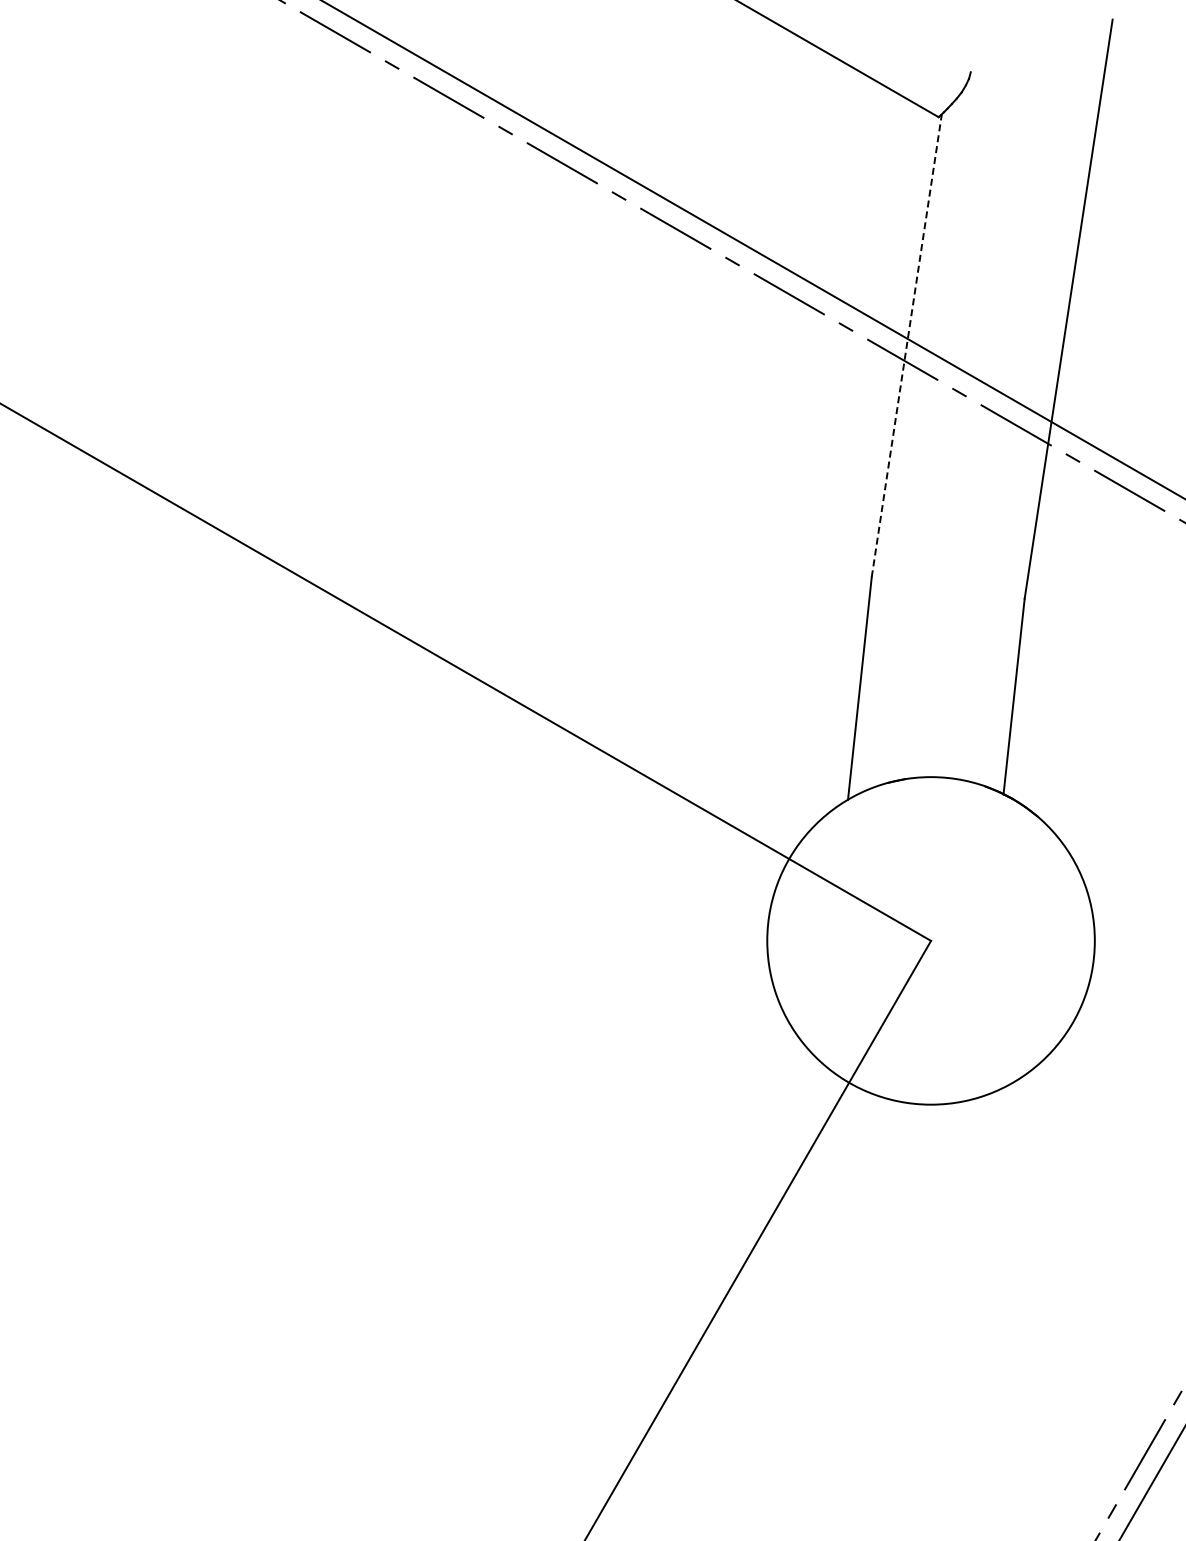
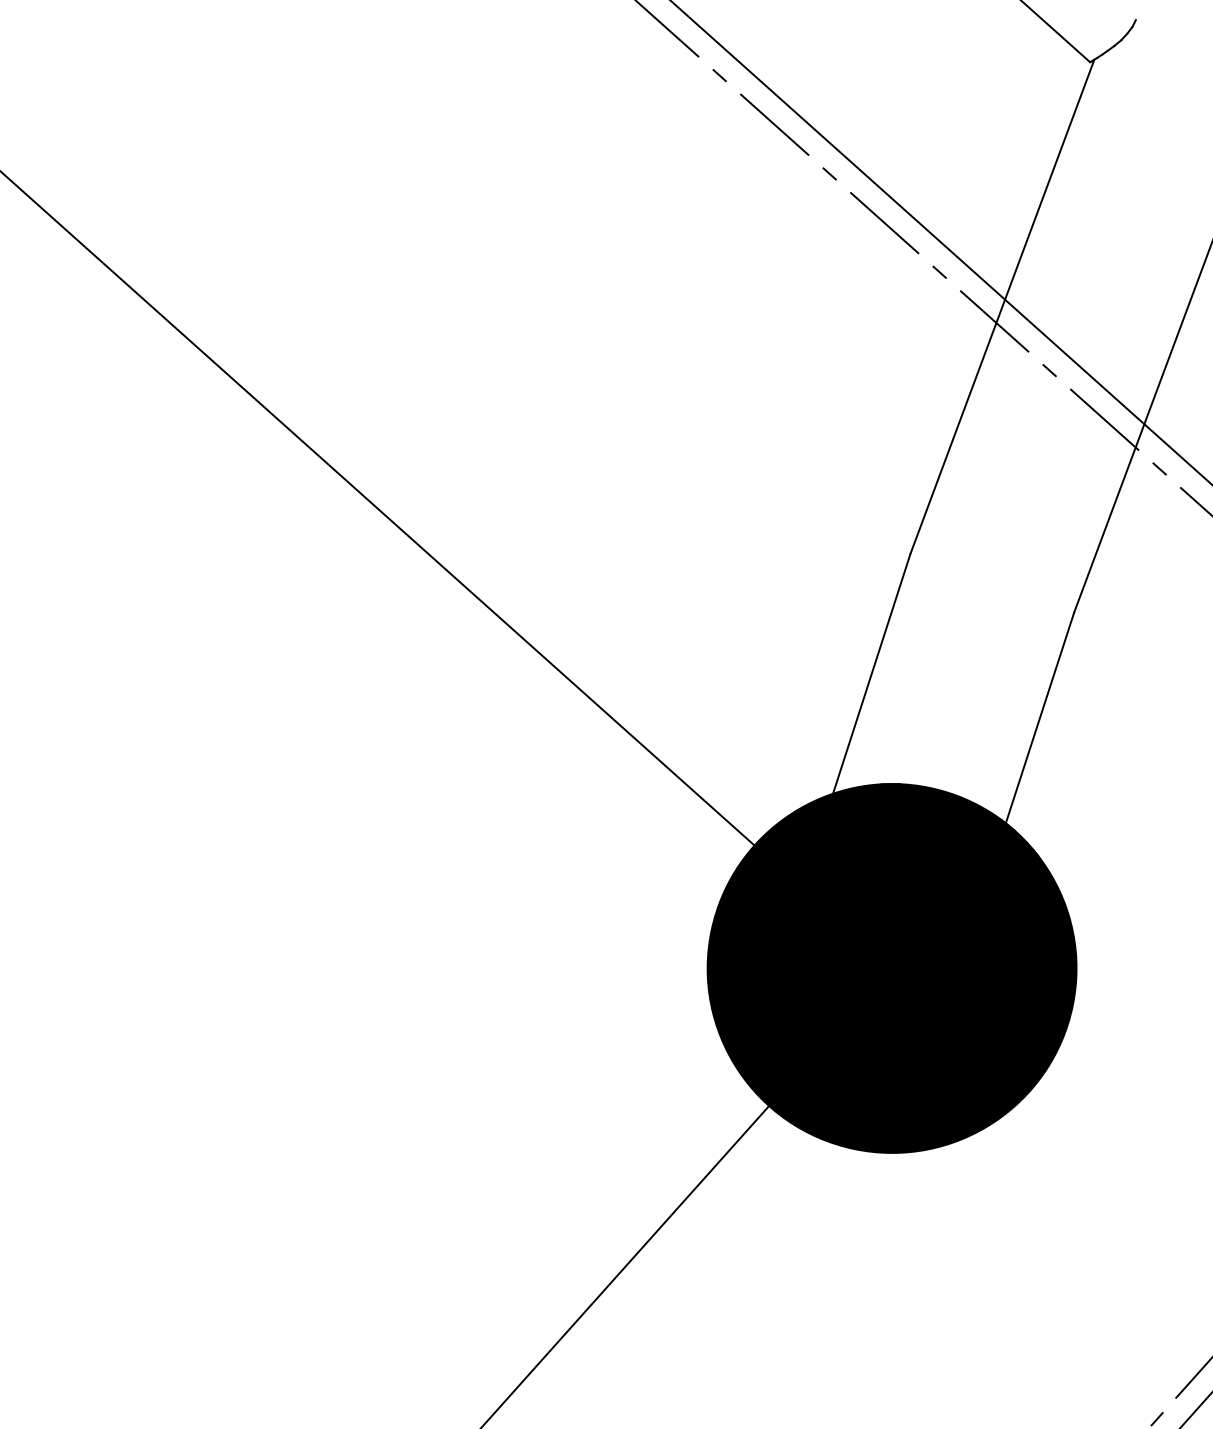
line: (906, 345) -> (1002, 306), dashed -> solid
fill: (930, 940) -> (891, 967), added

